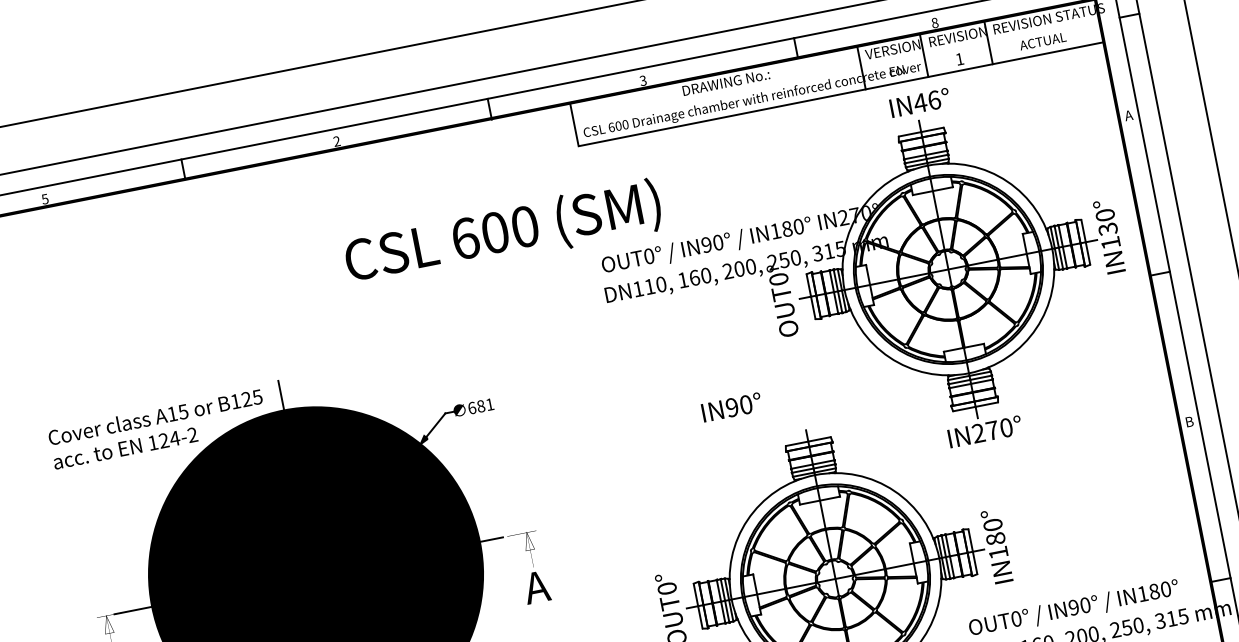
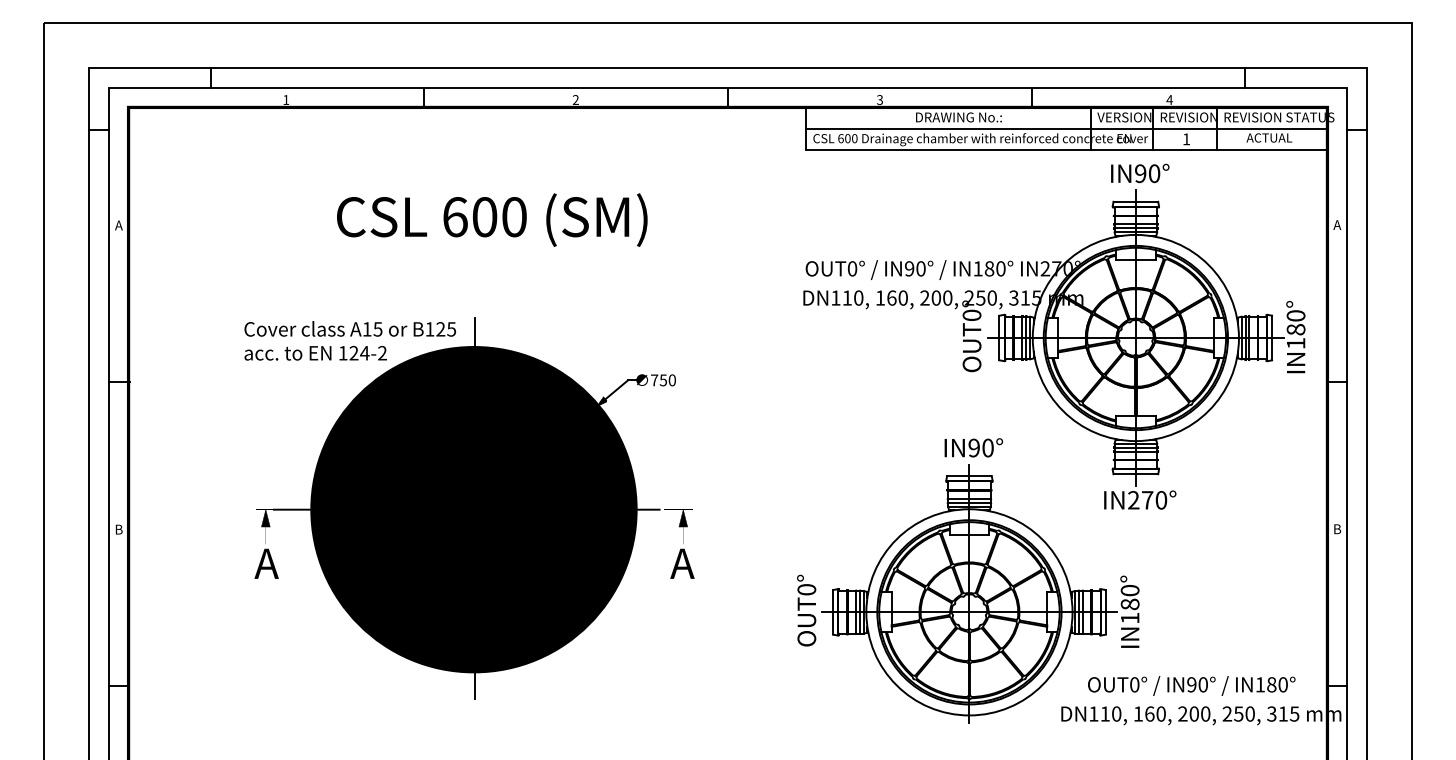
text: (934, 23) -> (1169, 100), 8 -> 4
line: (836, 73) -> (1066, 129), added
text: (927, 101) -> (1147, 173), IN46° -> IN90°
text: (45, 198) -> (286, 99), 5 -> 1
text: (1107, 229) -> (1295, 329), IN130° -> IN180°
text: (503, 233) -> (492, 219), moved
text: (481, 406) -> (663, 380), 681 -> 750
text: (731, 407) -> (973, 447), moved
fill: (527, 541) -> (682, 518), added
fill: (107, 624) -> (265, 518), added

